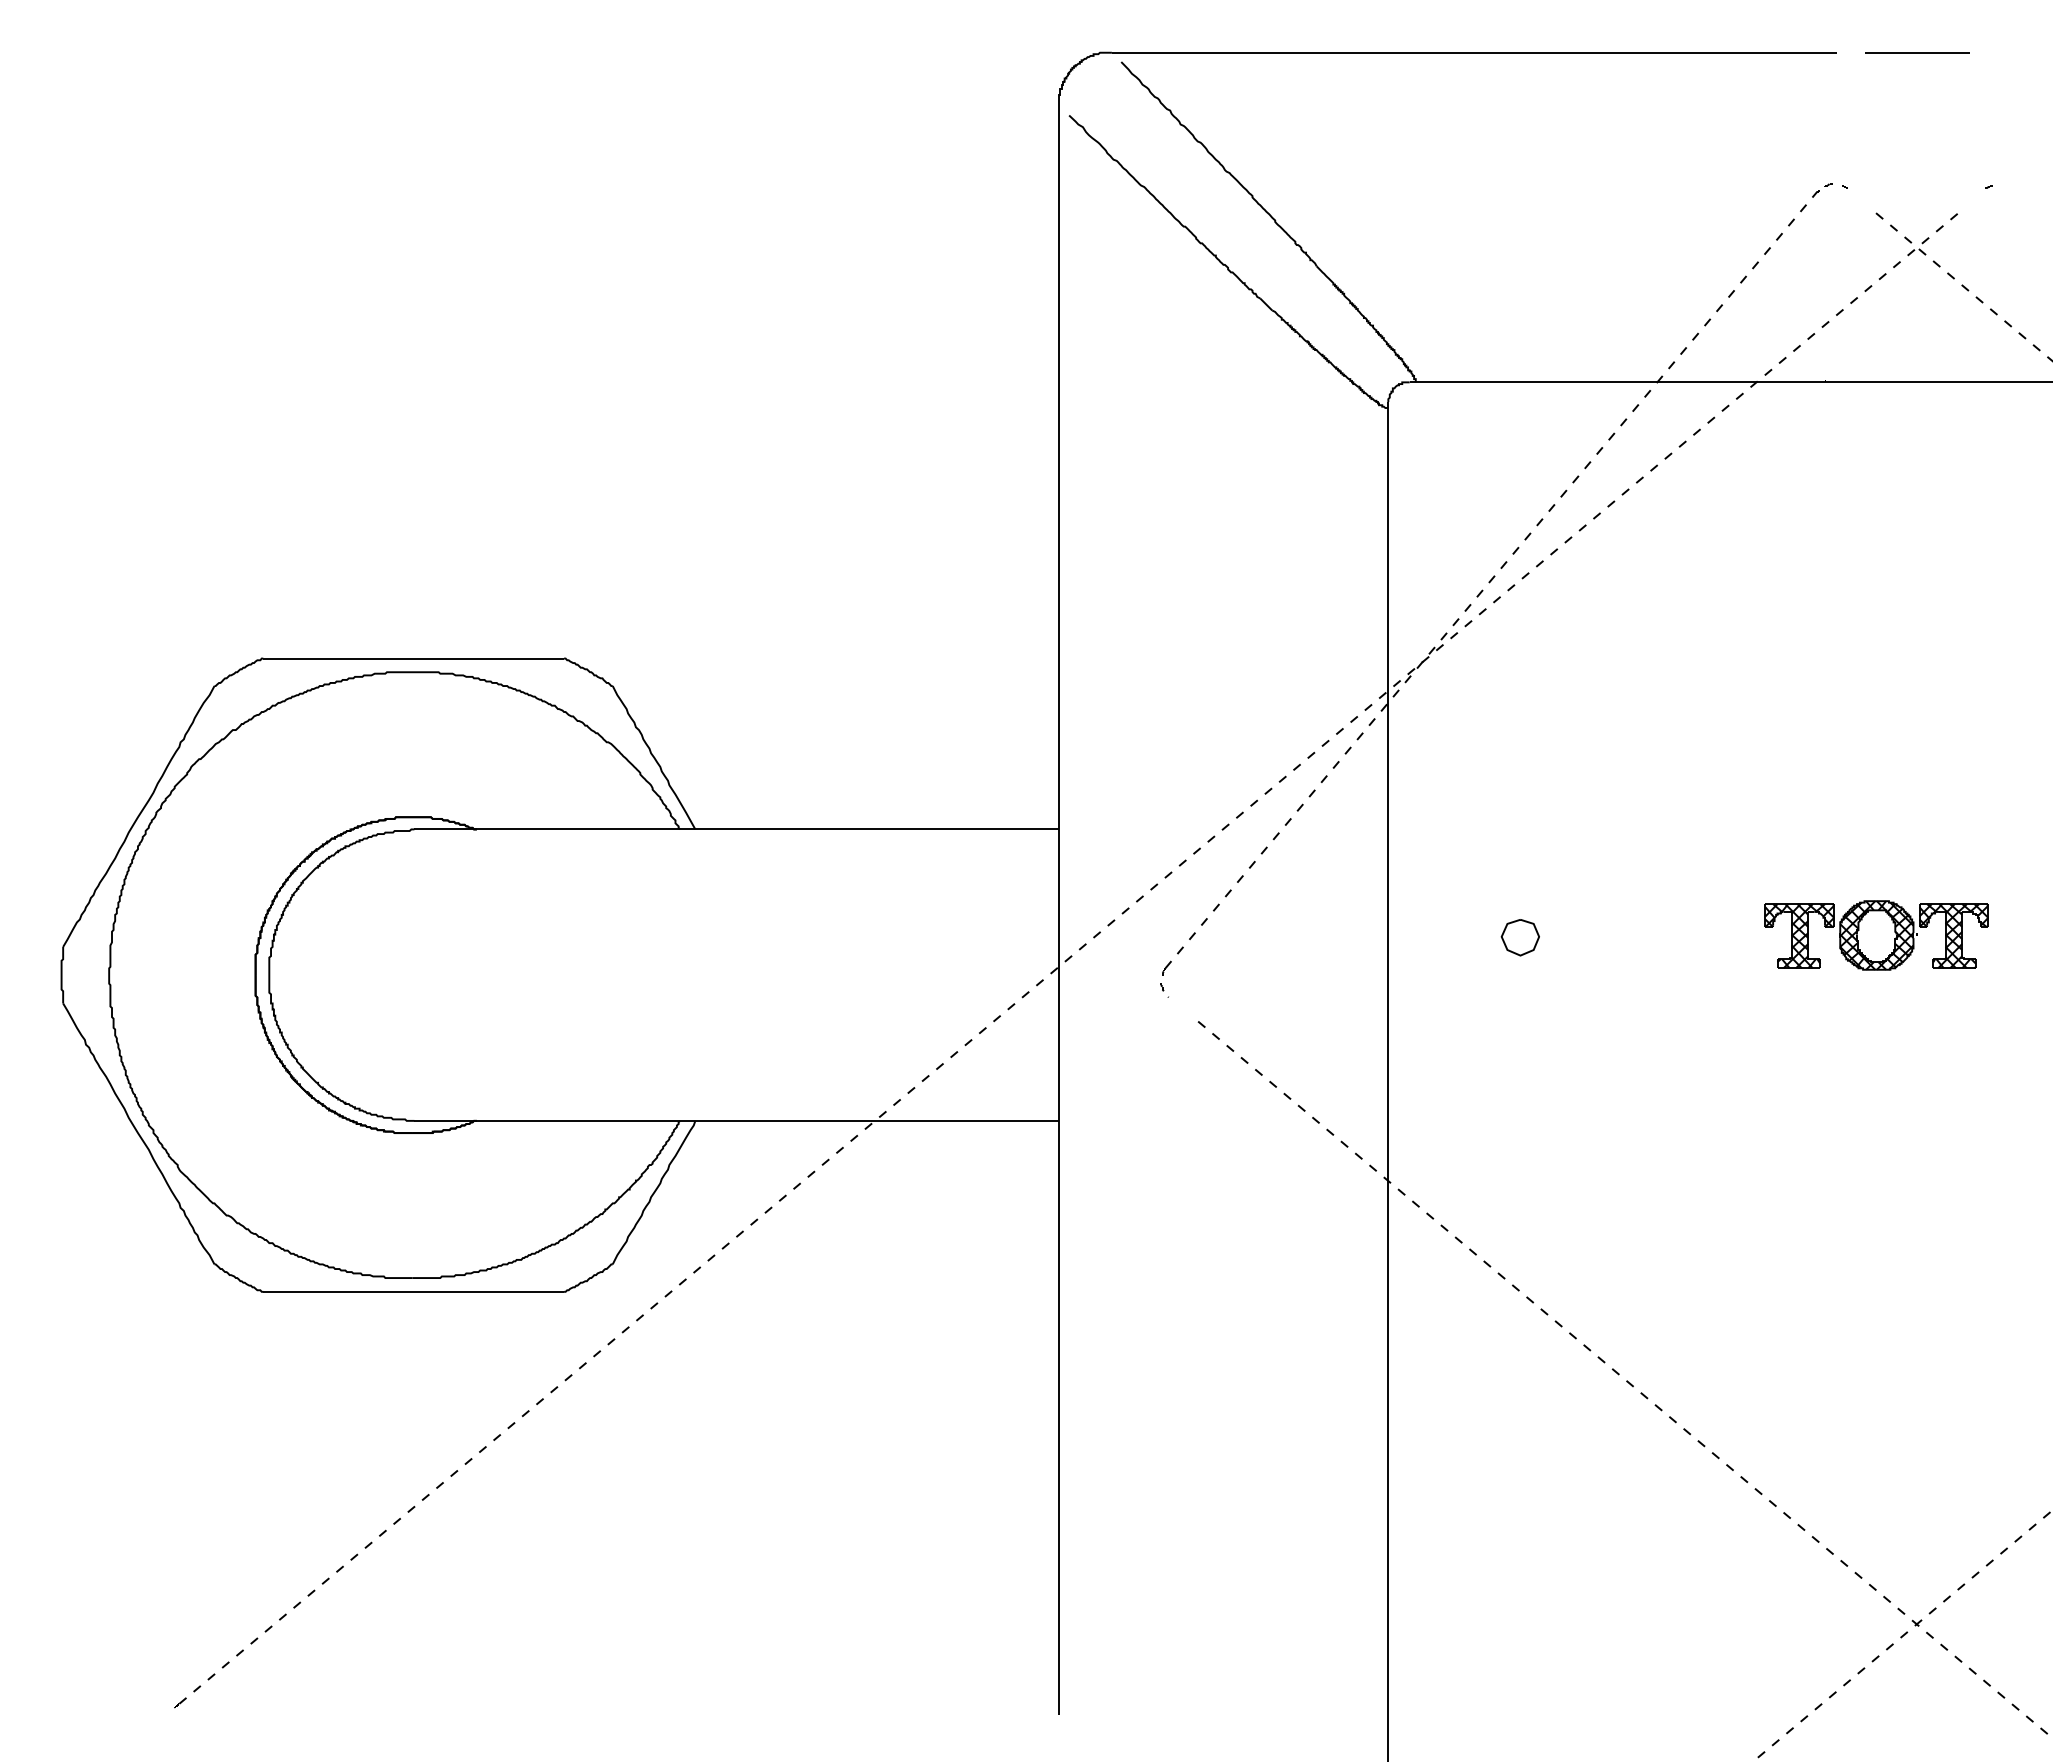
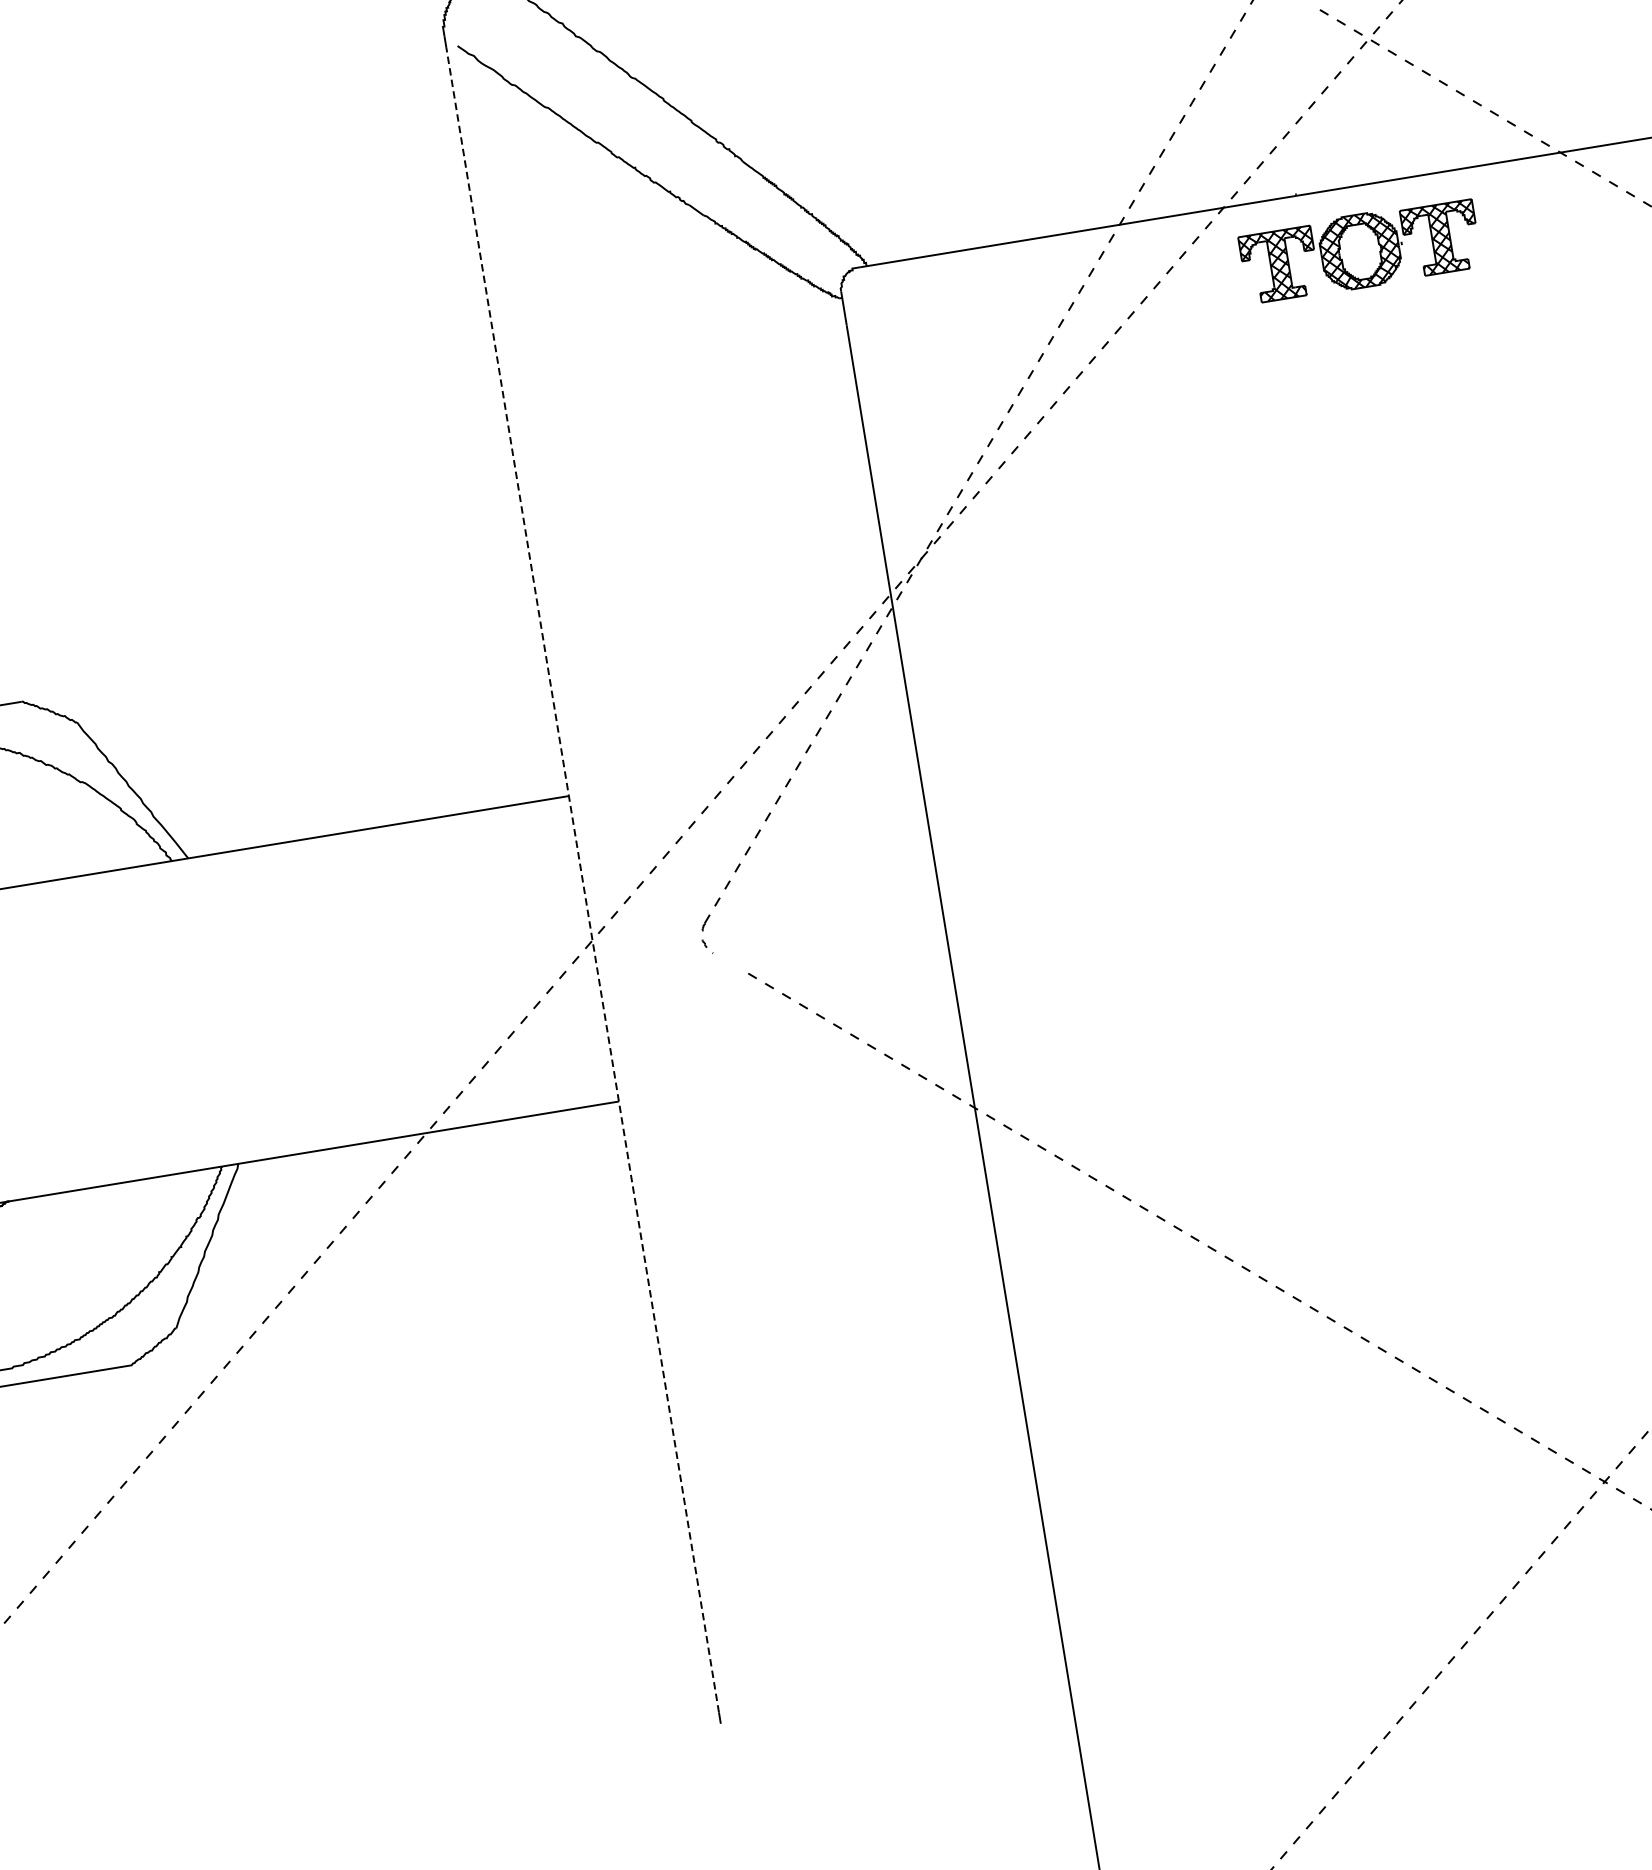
line: (1058, 909) -> (582, 880), solid -> dashed
part: (1876, 935) -> (1359, 251), moved
part: (1519, 937) -> (1070, 830), removed

